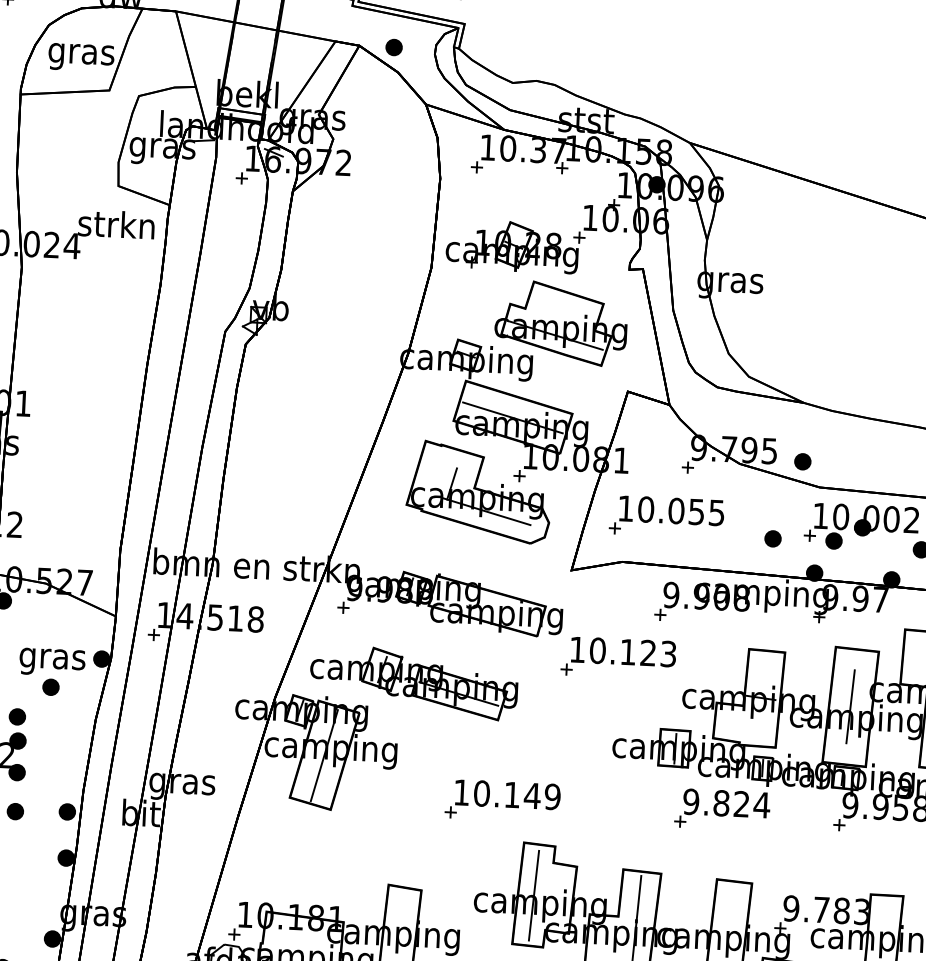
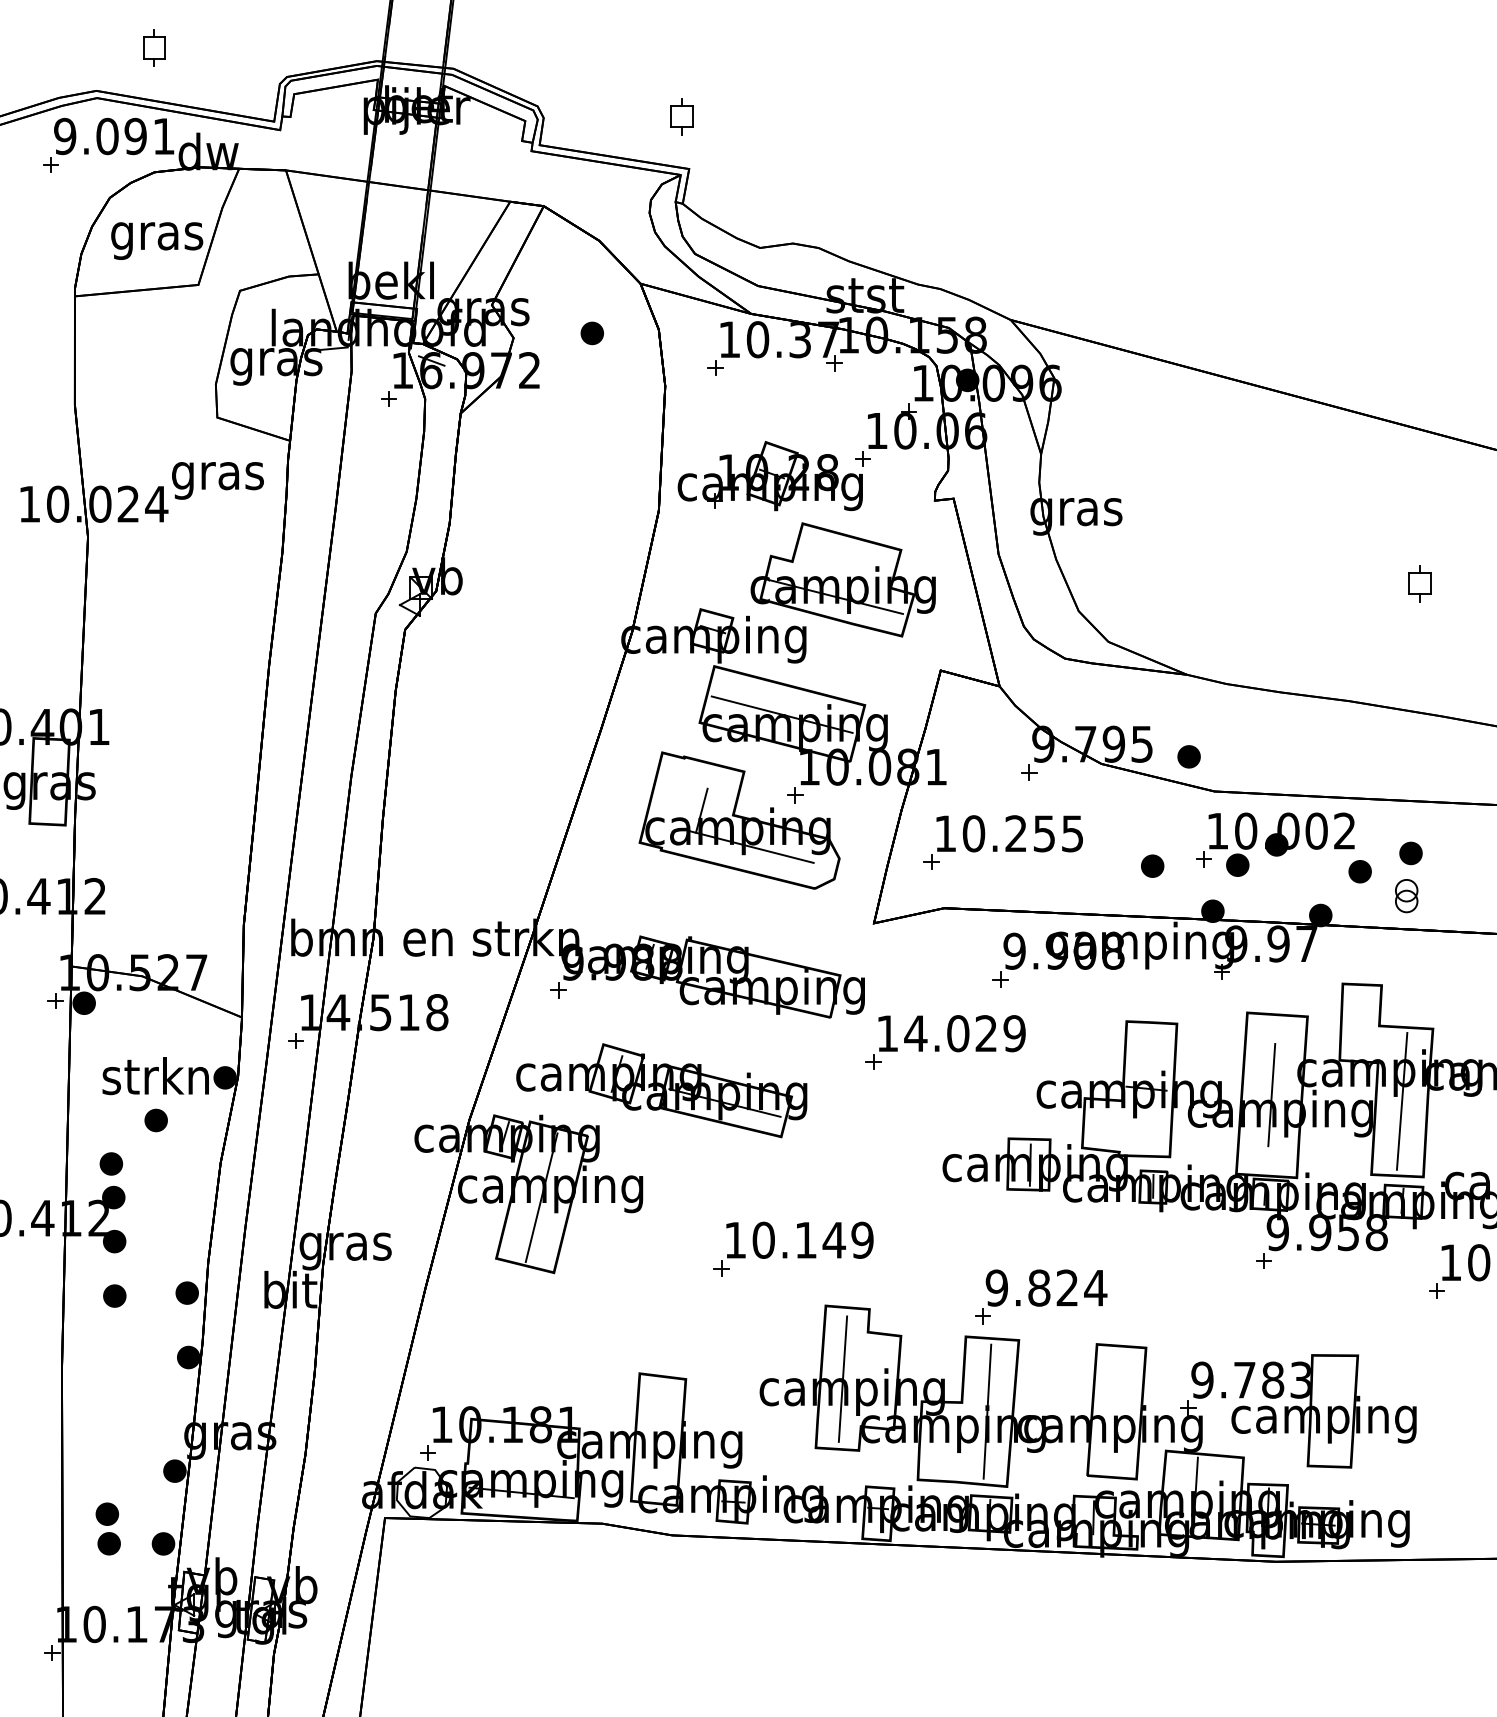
part: (393, 47) -> (591, 333), moved
text: (116, 227) -> (217, 475), strkn -> gras
text: (676, 510) -> (1016, 833), 10.055 -> 10.255
text: (632, 652) -> (964, 1033), 10.123 -> 14.029
text: (51, 658) -> (155, 1080), gras -> strkn
part: (722, 809) -> (1041, 1296), moved

